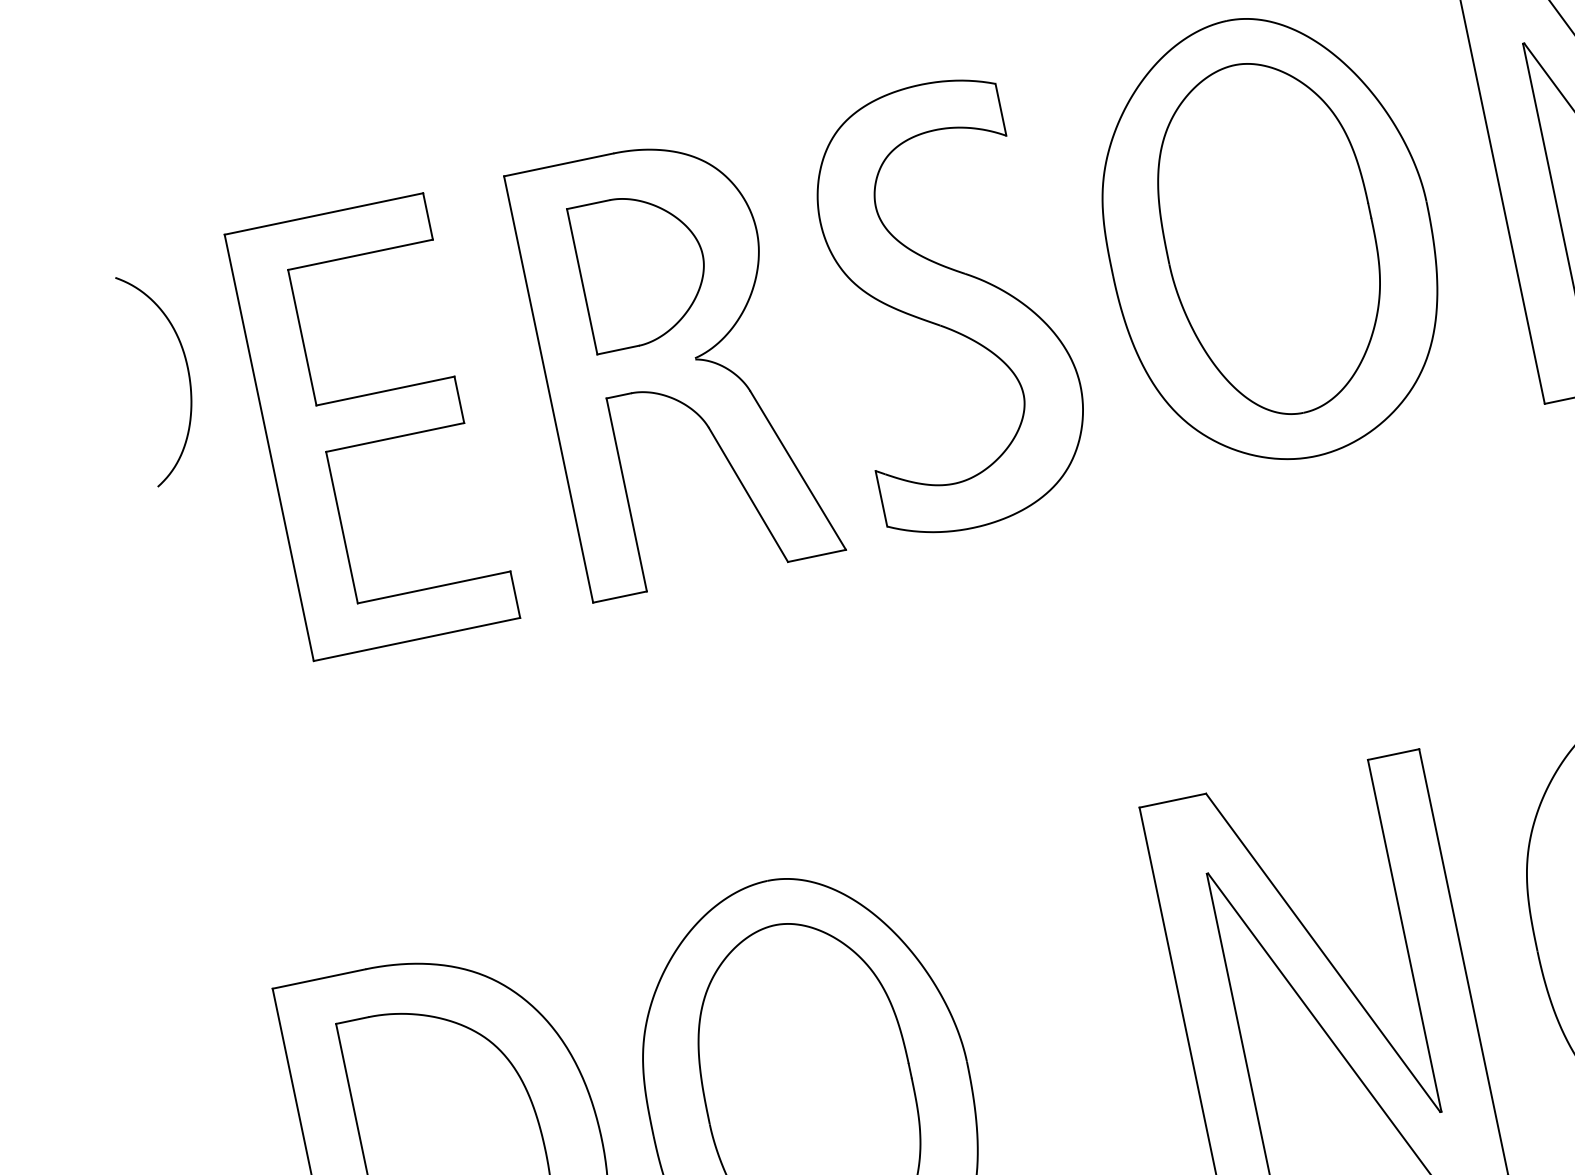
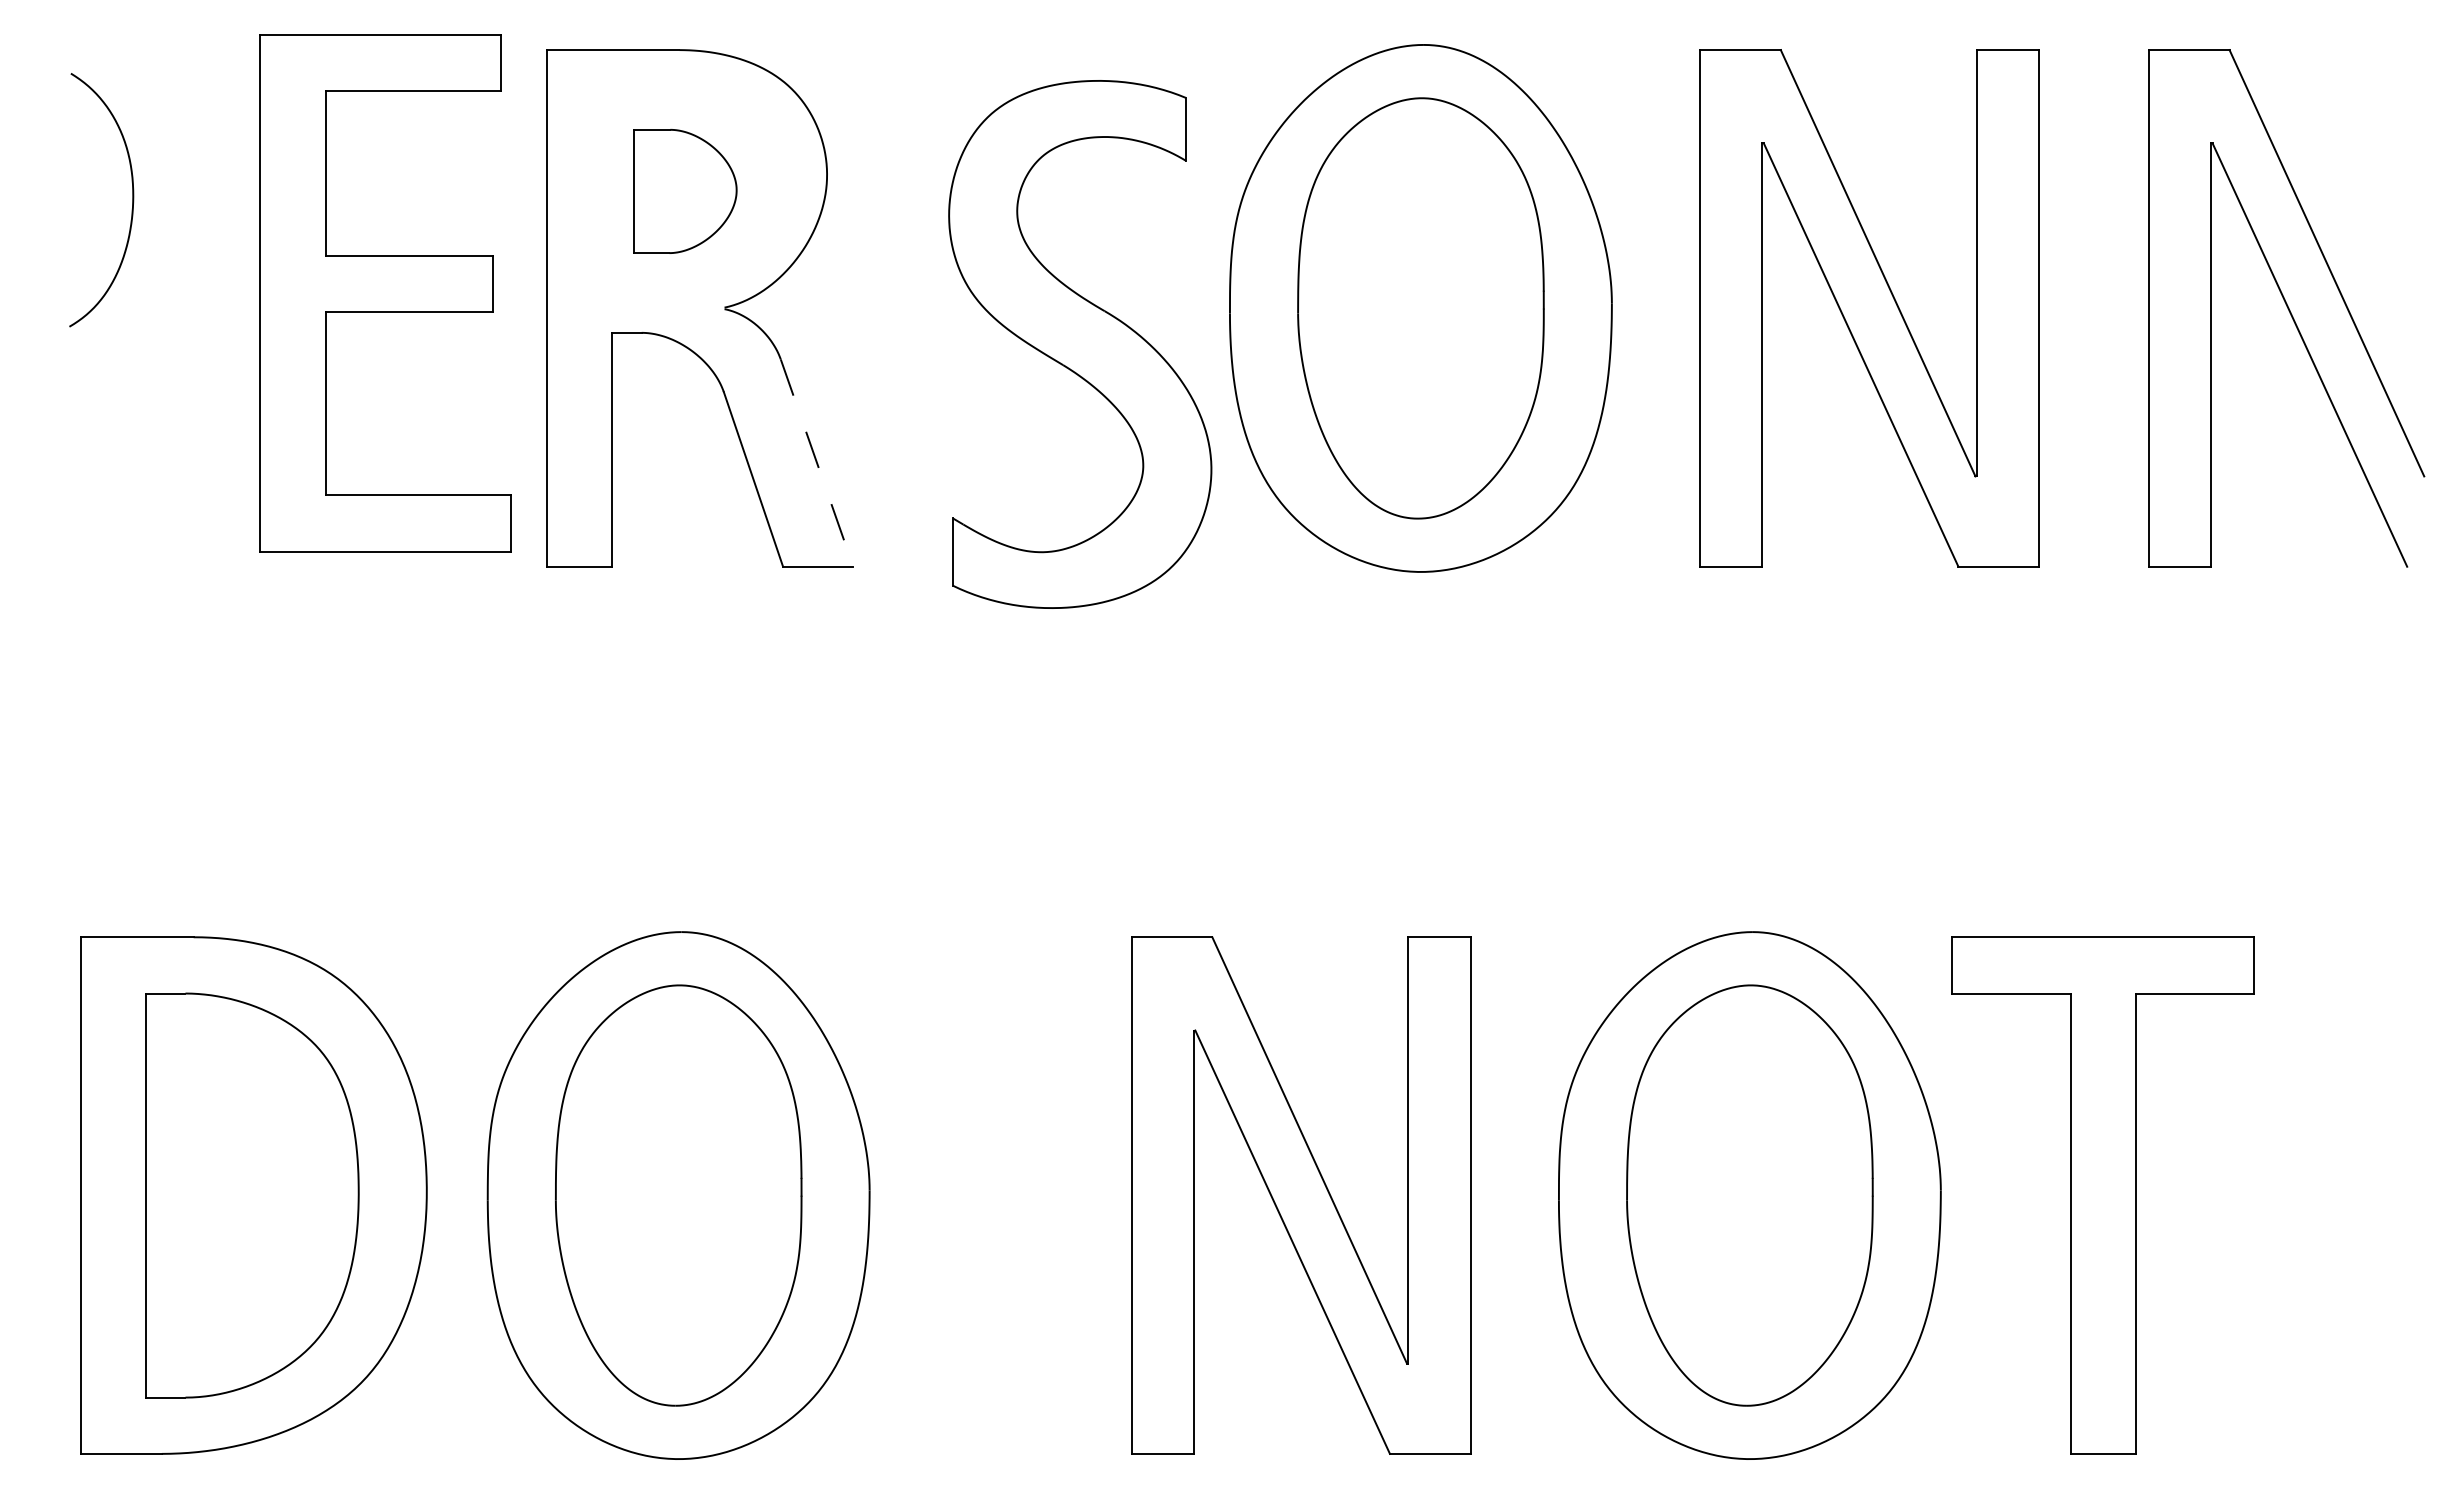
part: (642, 269) -> (685, 191), size x0.7
part: (950, 305) -> (1080, 344), moved
part: (372, 426) -> (385, 293), moved
line: (798, 470) -> (817, 463), solid -> dashed

